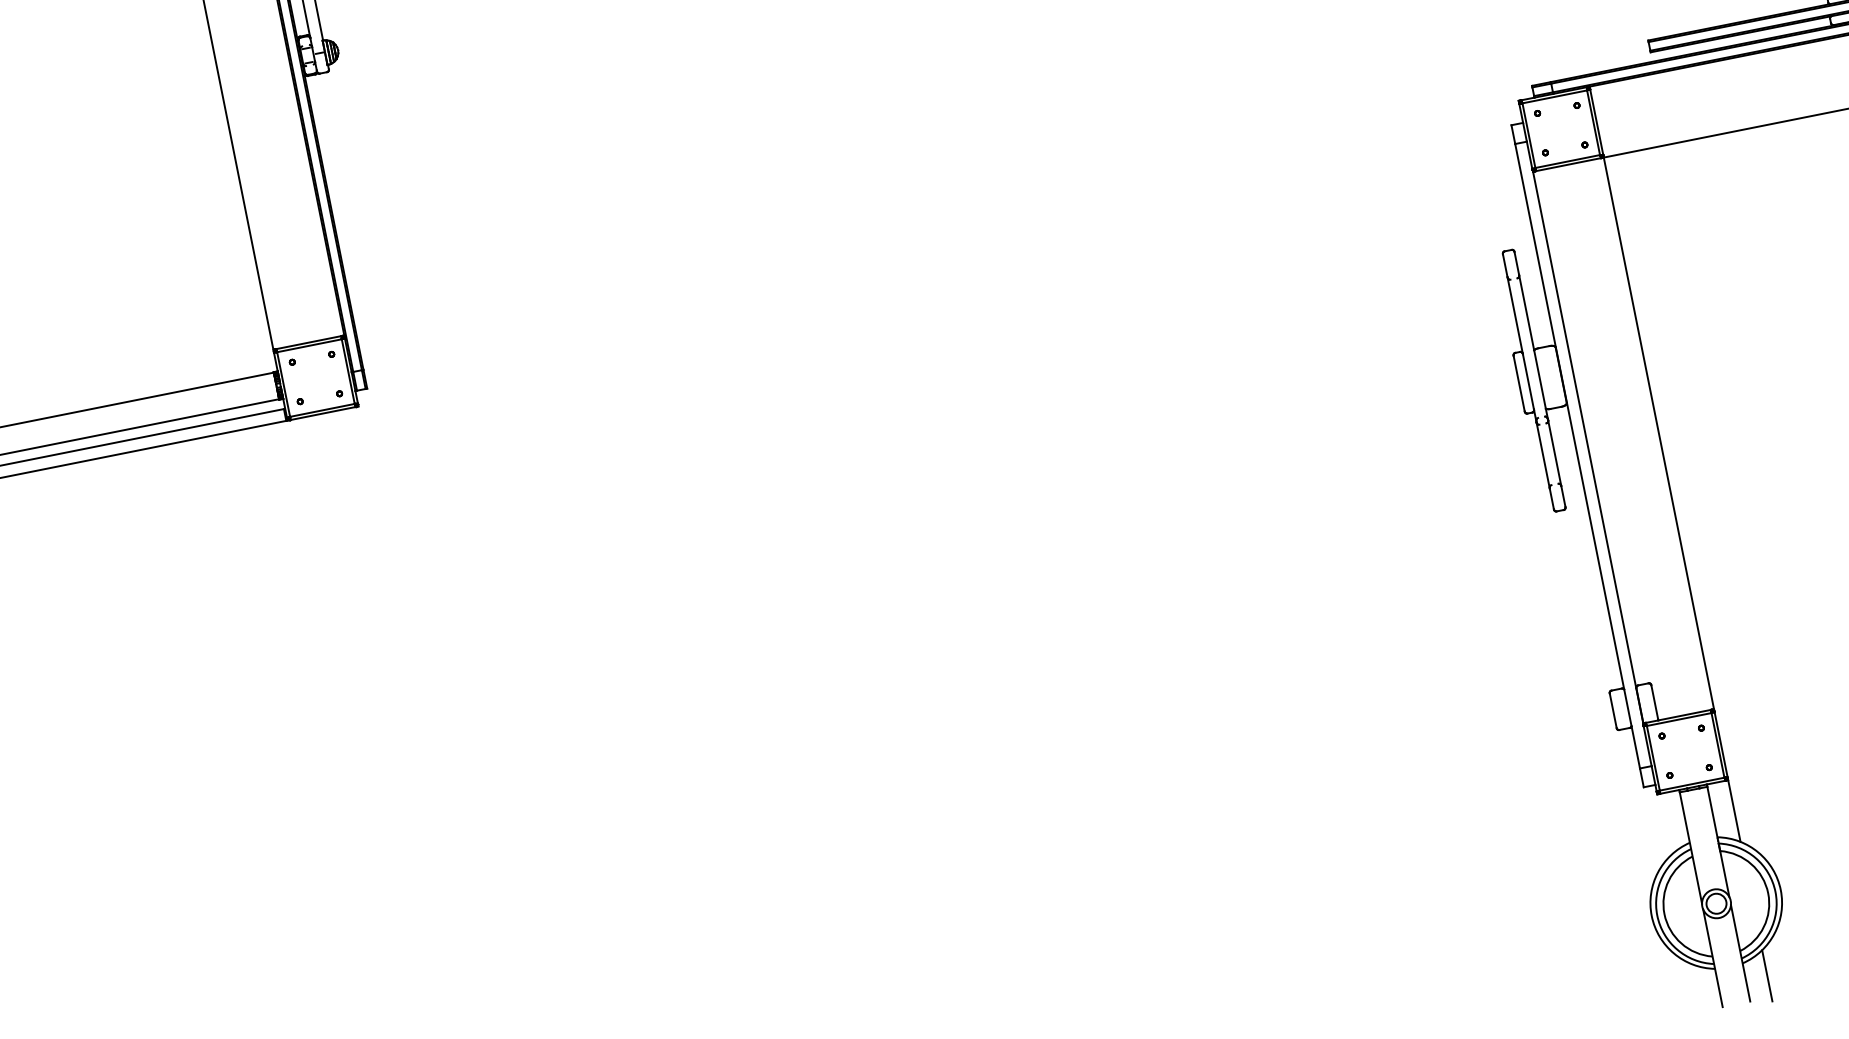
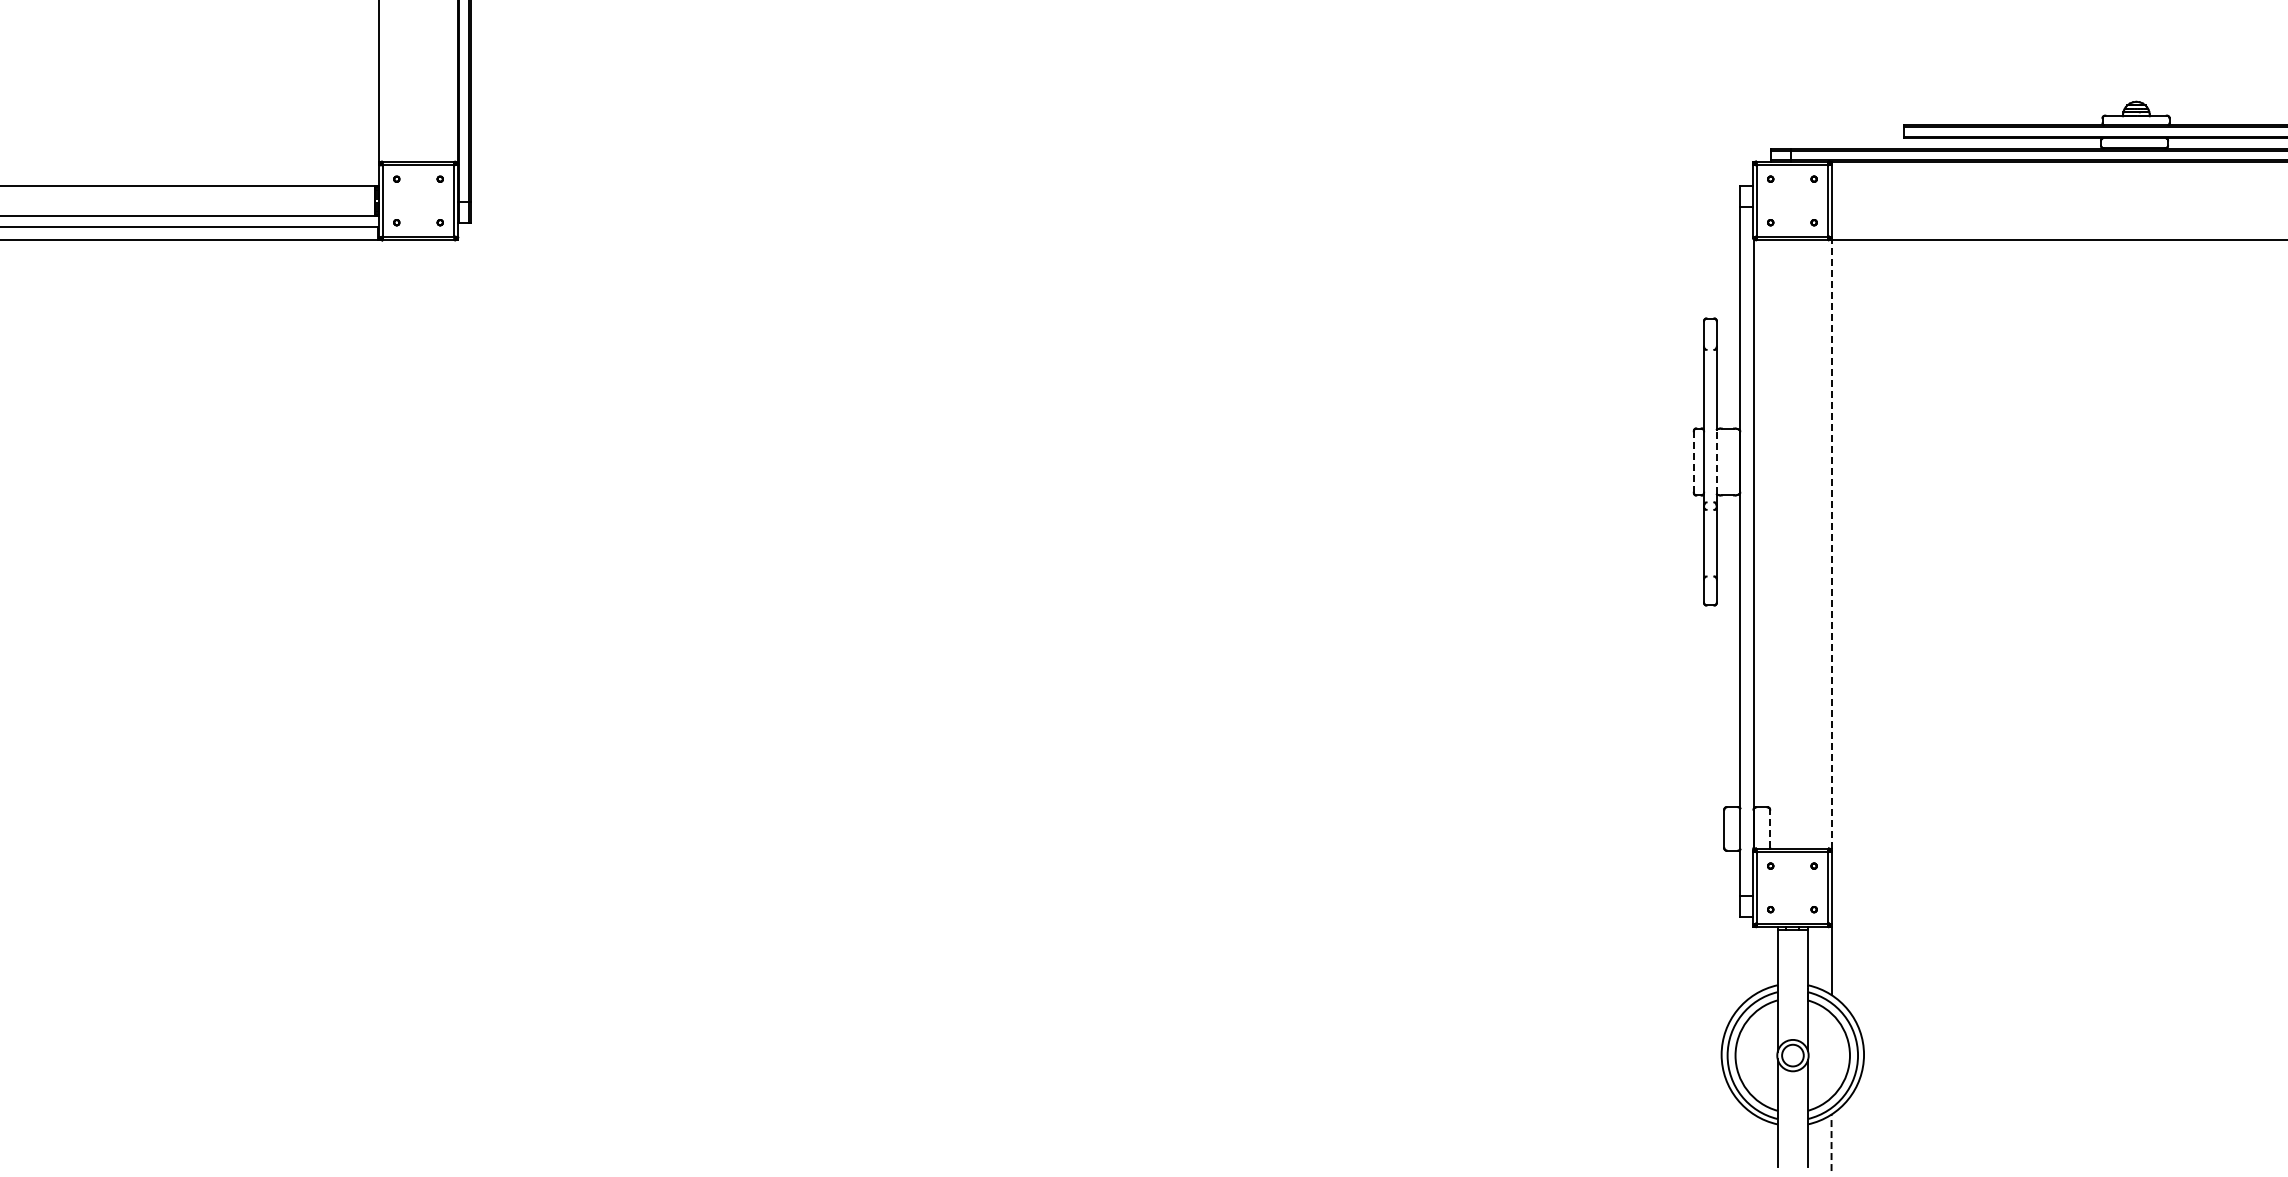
line: (1539, 379) -> (1716, 461), solid -> dashed
line: (1518, 384) -> (1693, 462), solid -> dashed
line: (1658, 432) -> (1831, 543), solid -> dashed
line: (1655, 701) -> (1770, 828), solid -> dashed
line: (1767, 975) -> (1831, 1142), solid -> dashed

